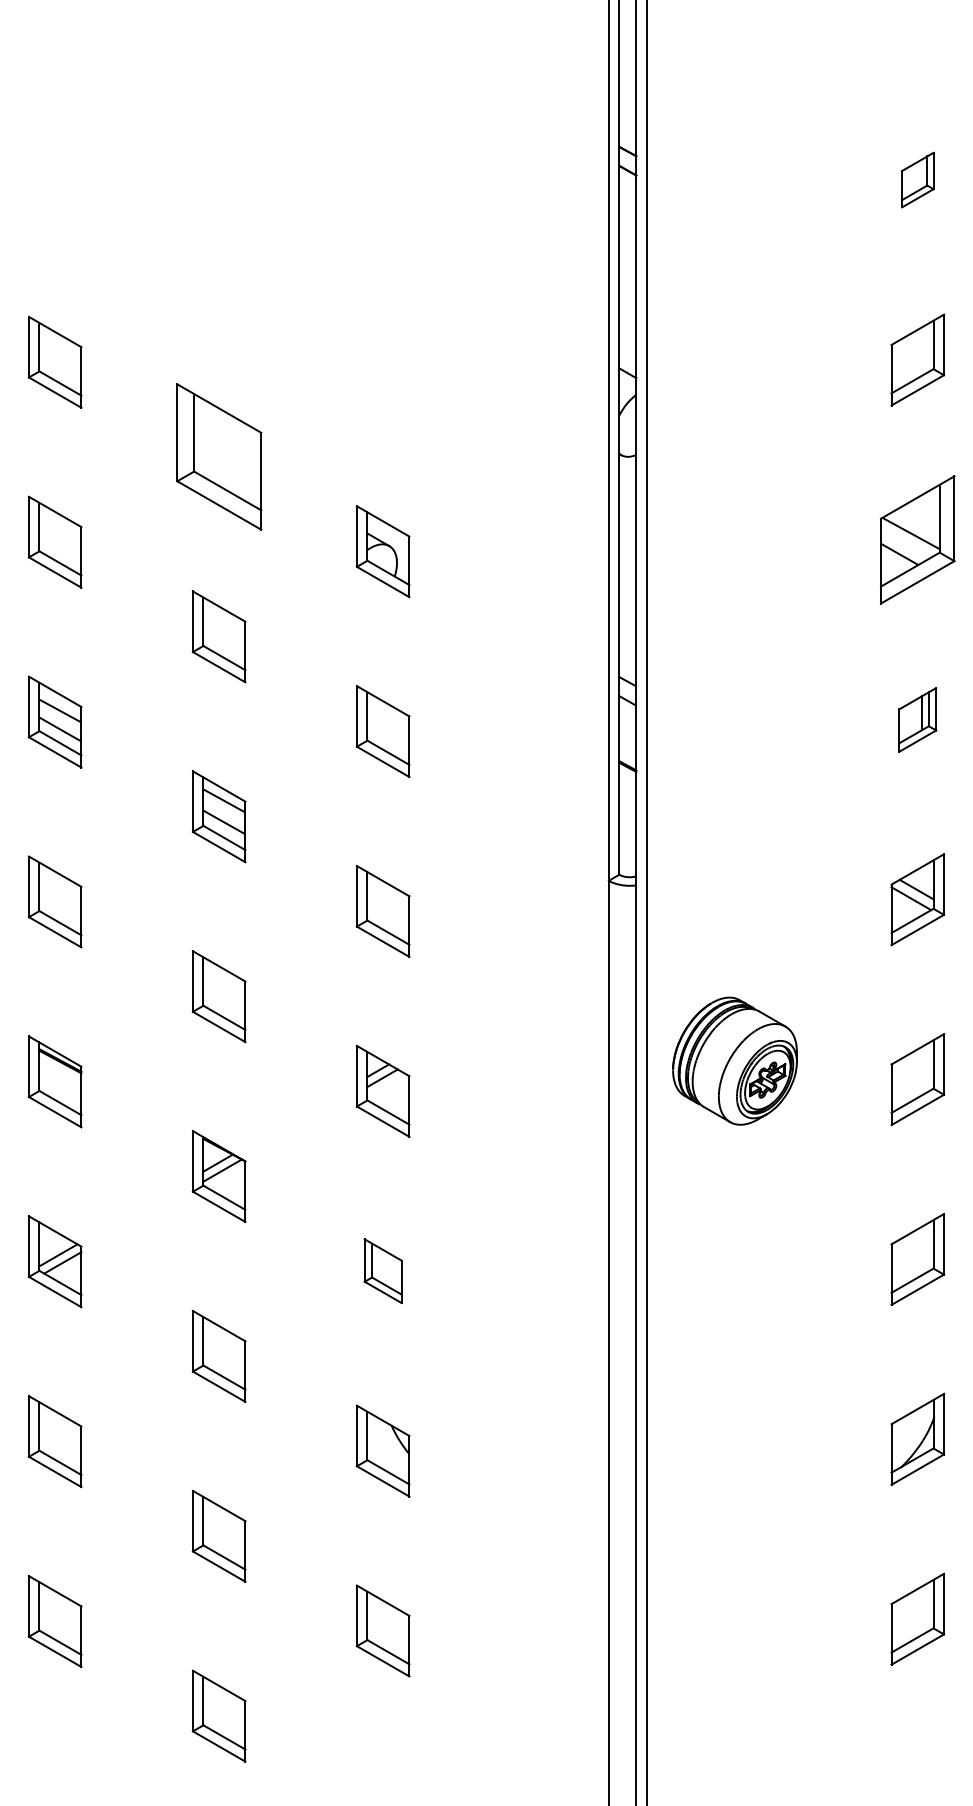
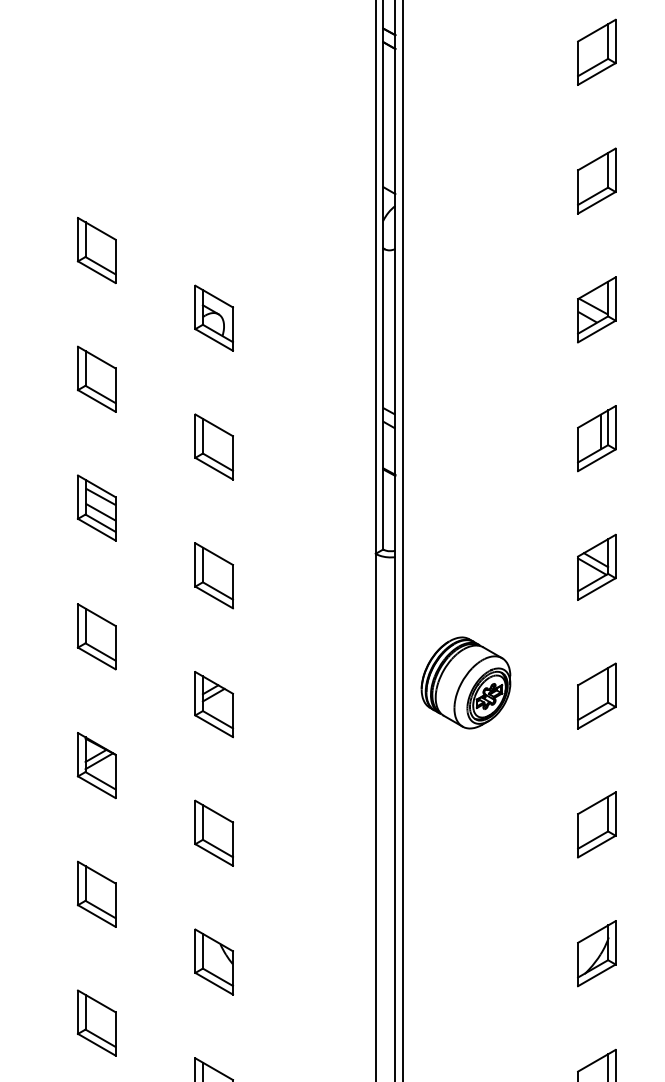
part: (917, 179) -> (596, 51), size x1.67
part: (218, 456) -> (96, 250), size x0.62
part: (917, 539) -> (596, 309), size x0.71
part: (917, 719) -> (596, 438), size x1.43
part: (382, 1270) -> (213, 832), size x1.43

